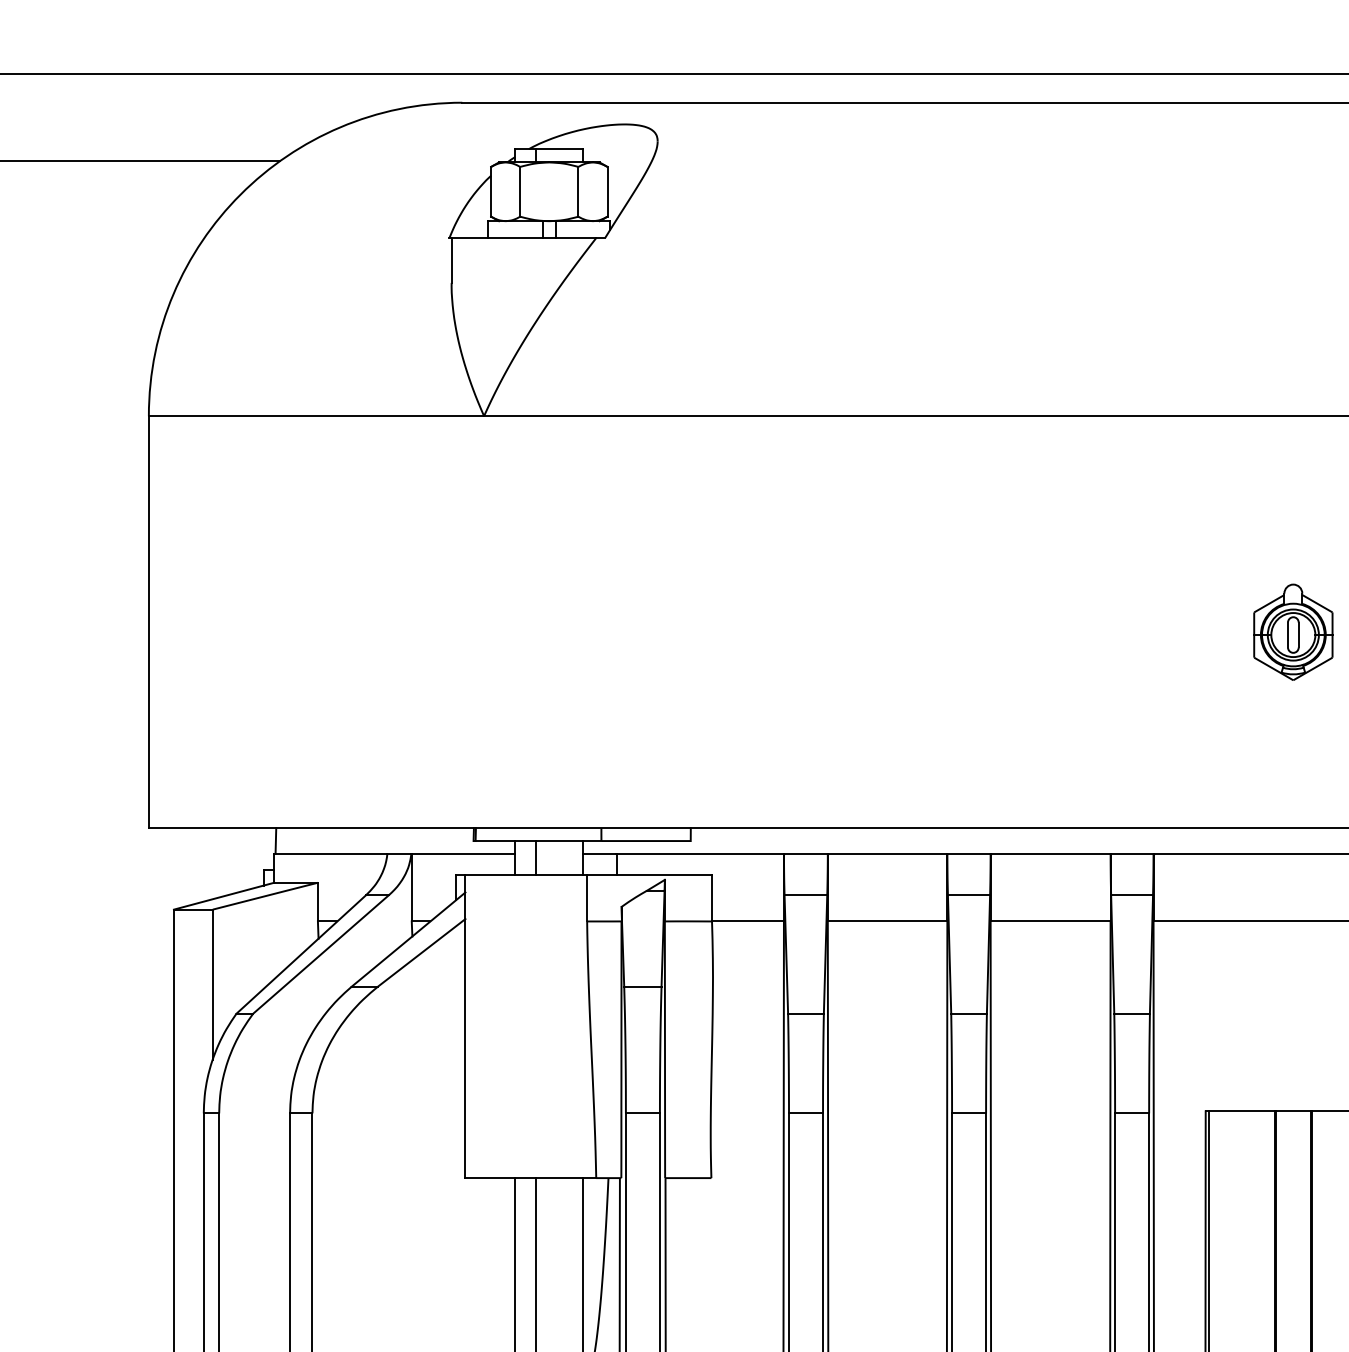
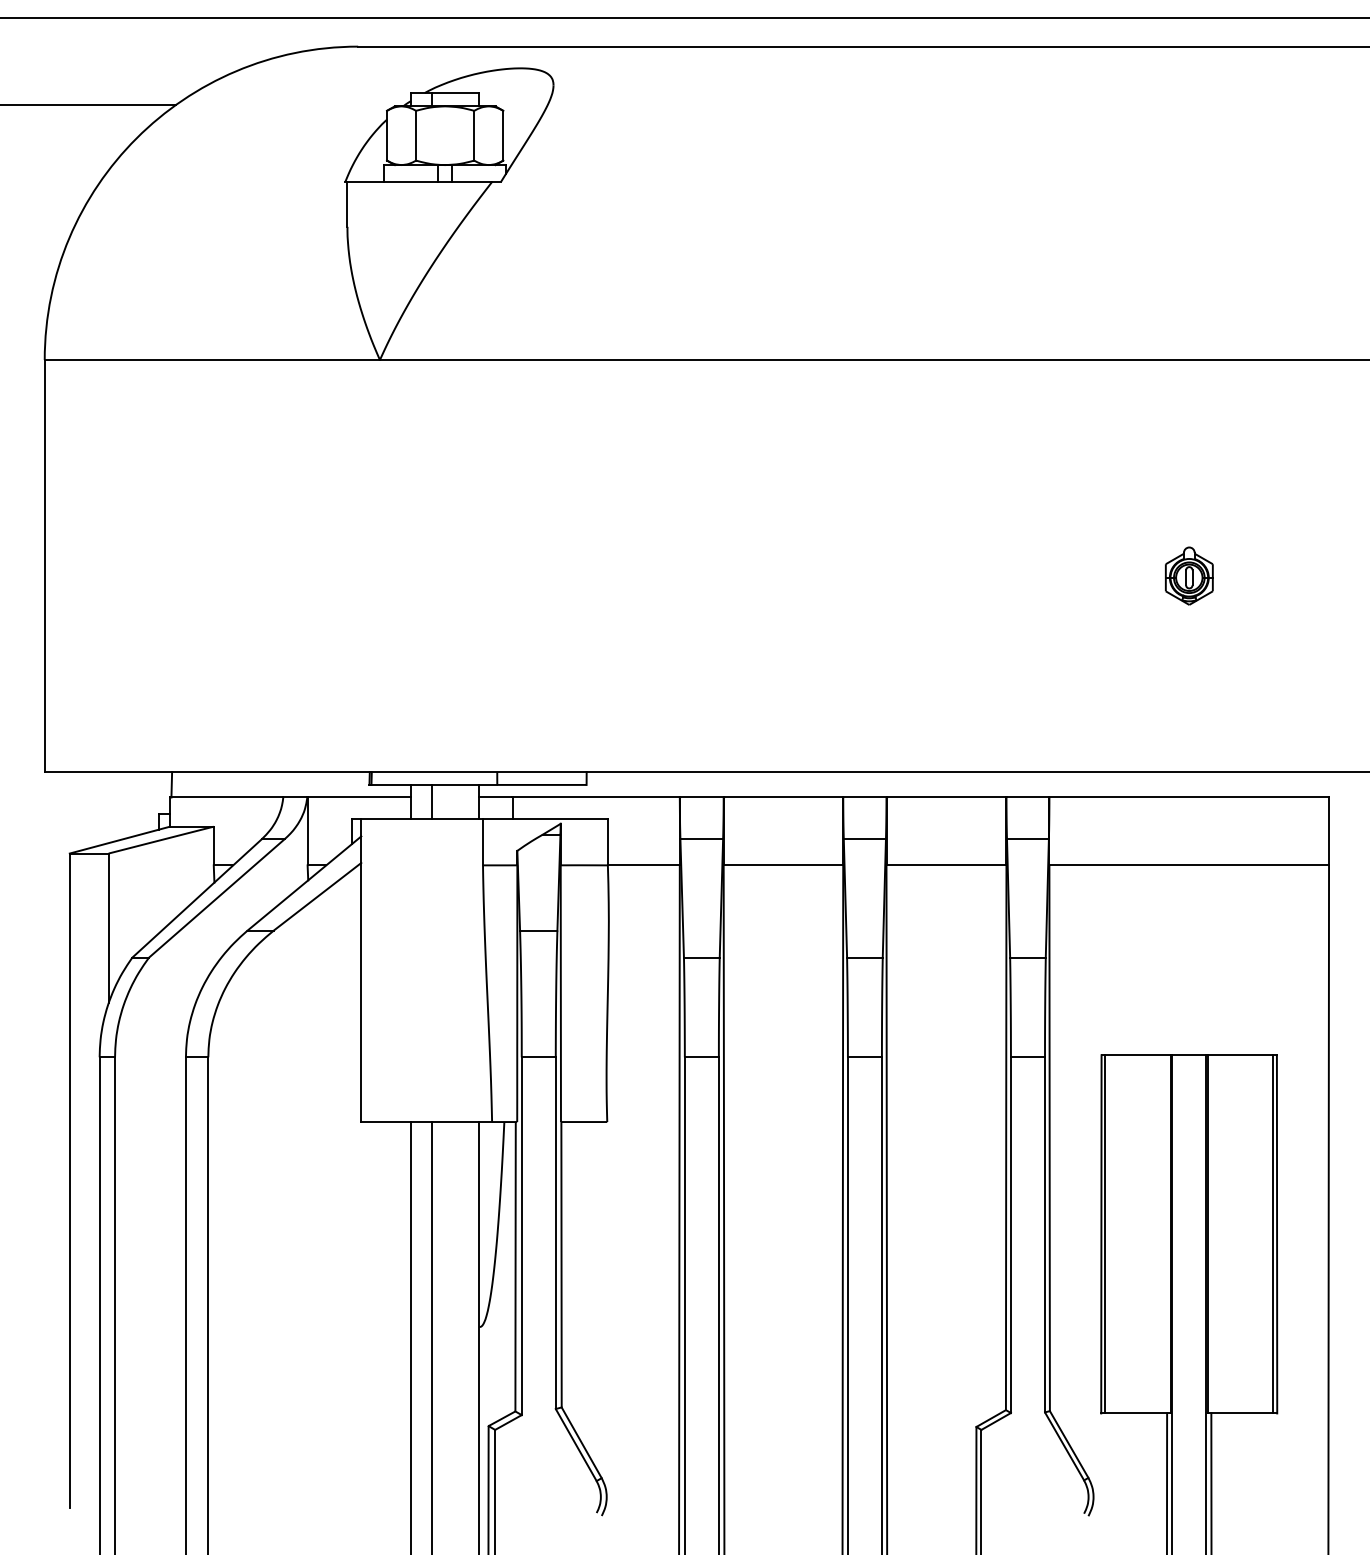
part: (1293, 631) -> (1189, 575), size x0.6

